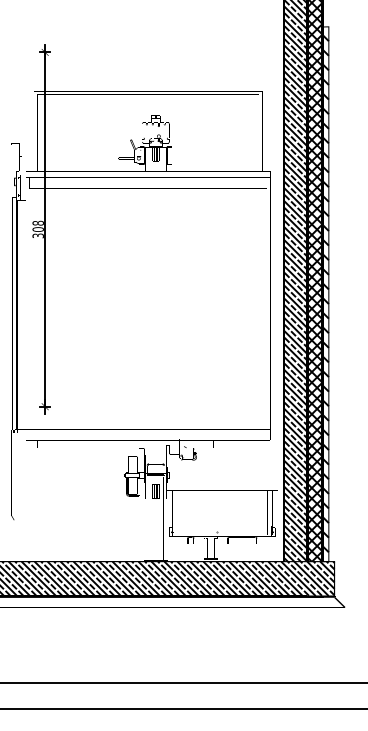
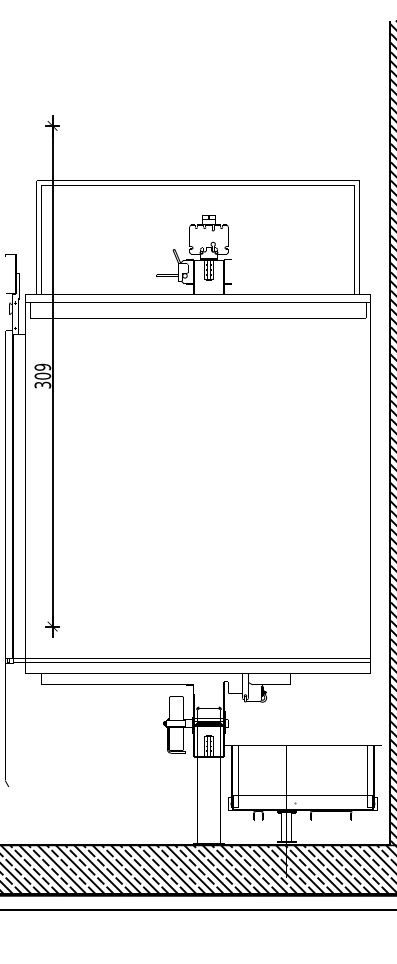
text: (37, 222) -> (41, 366), 308 -> 309

